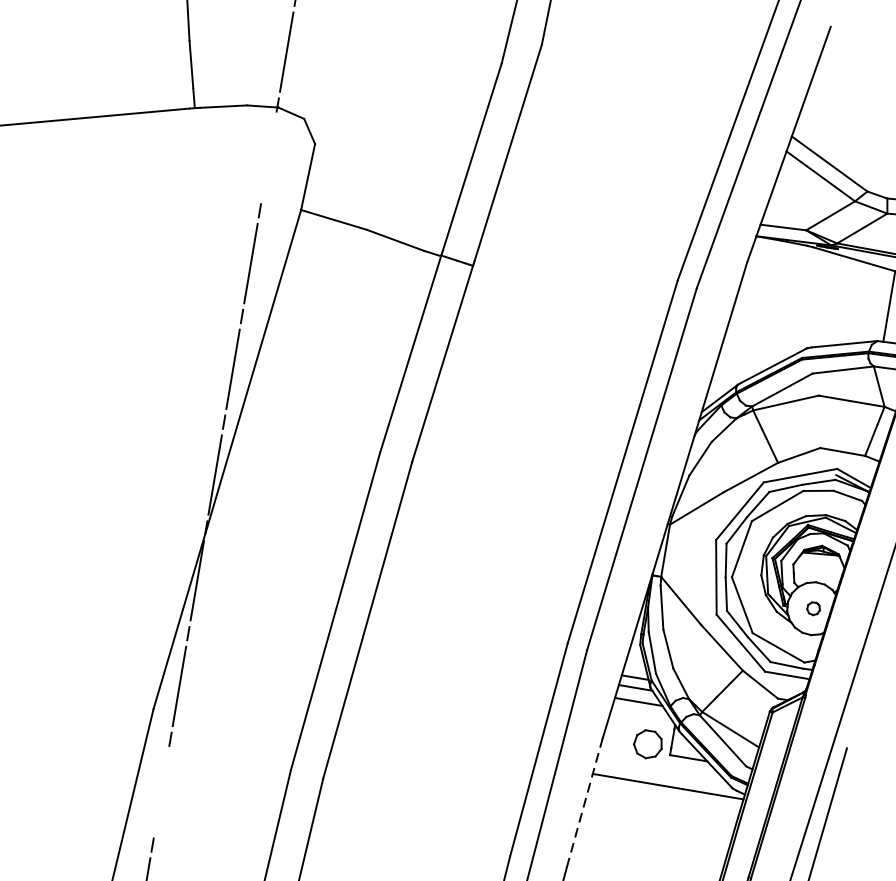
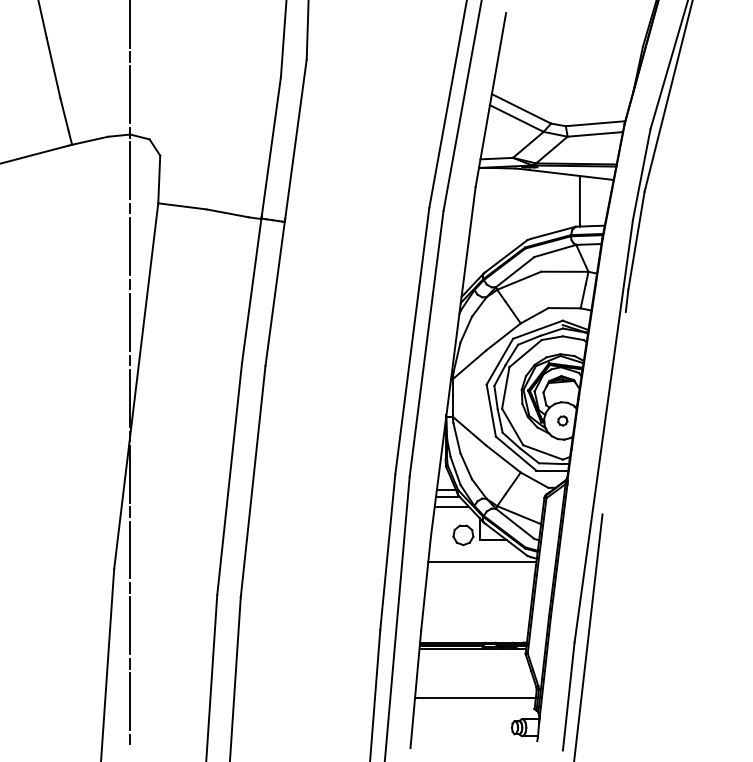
line: (268, 157) -> (129, 170), added
line: (161, 791) -> (129, 625), added
line: (585, 801) -> (426, 582), dashed -> solid

